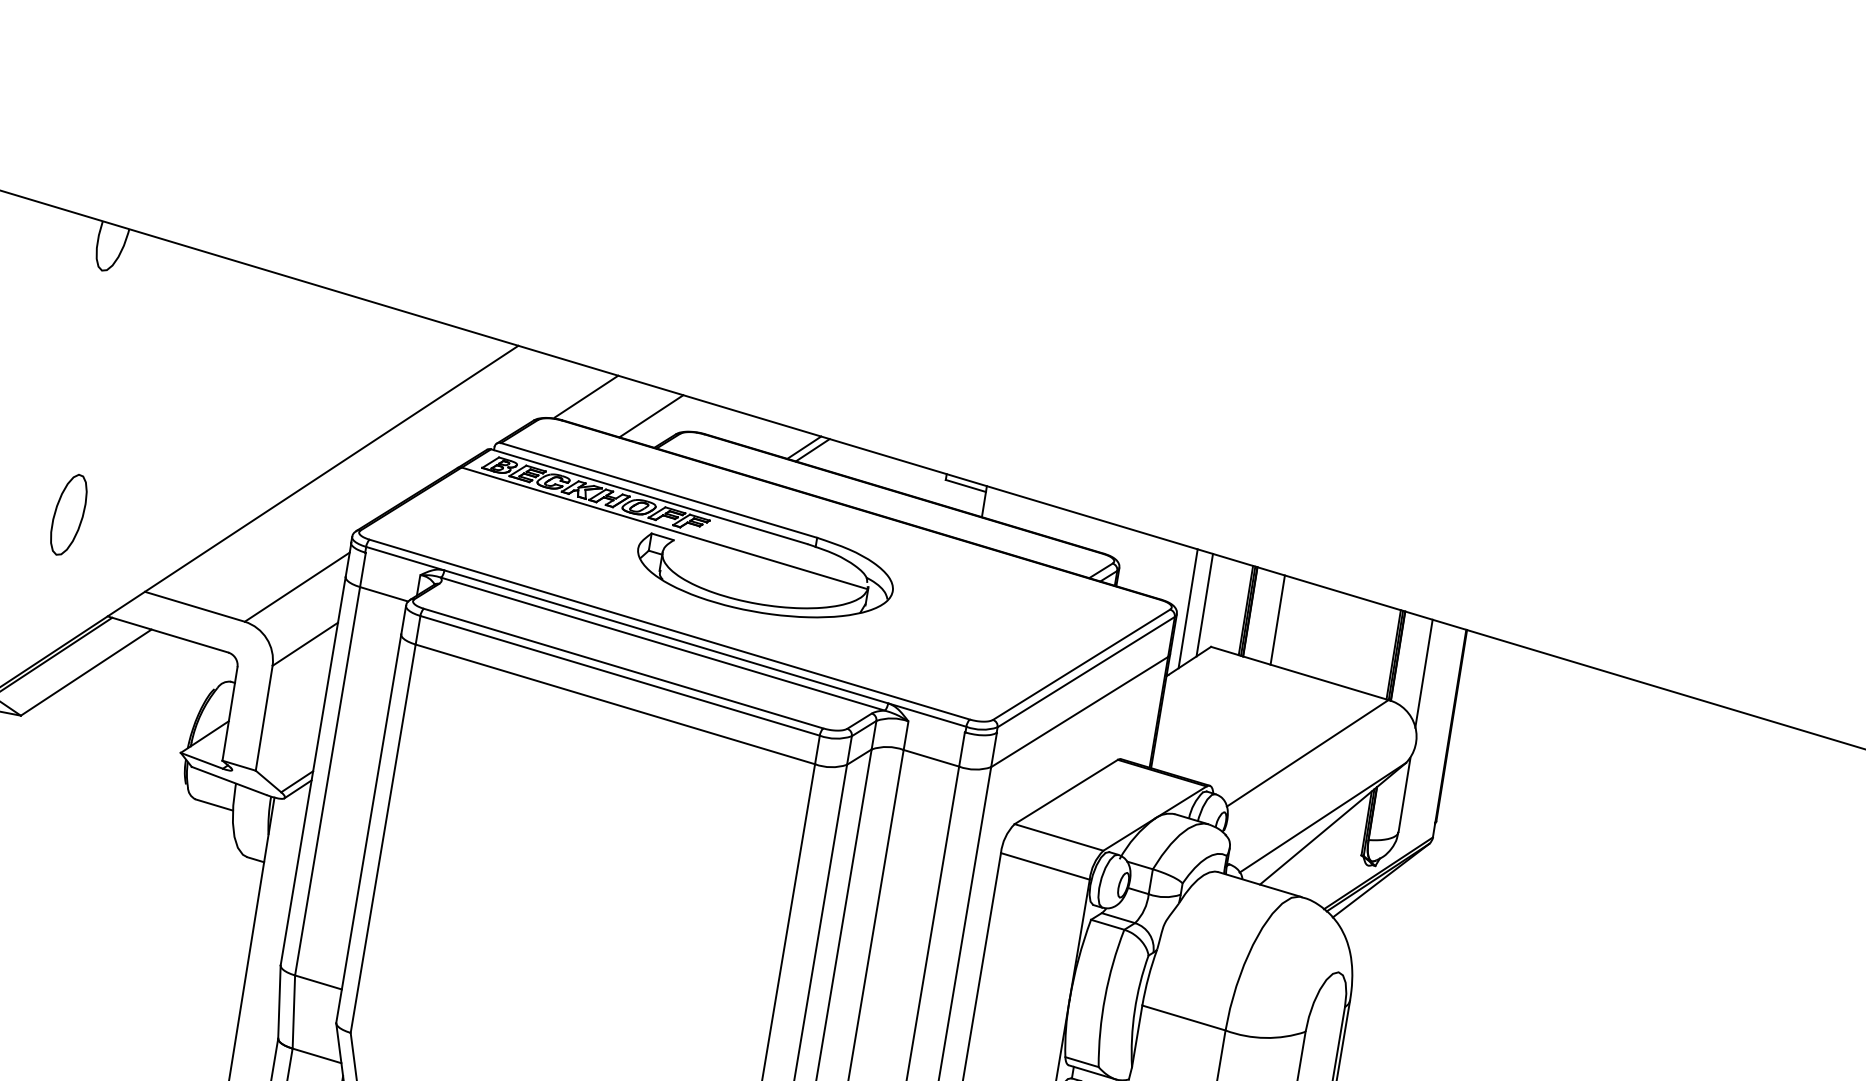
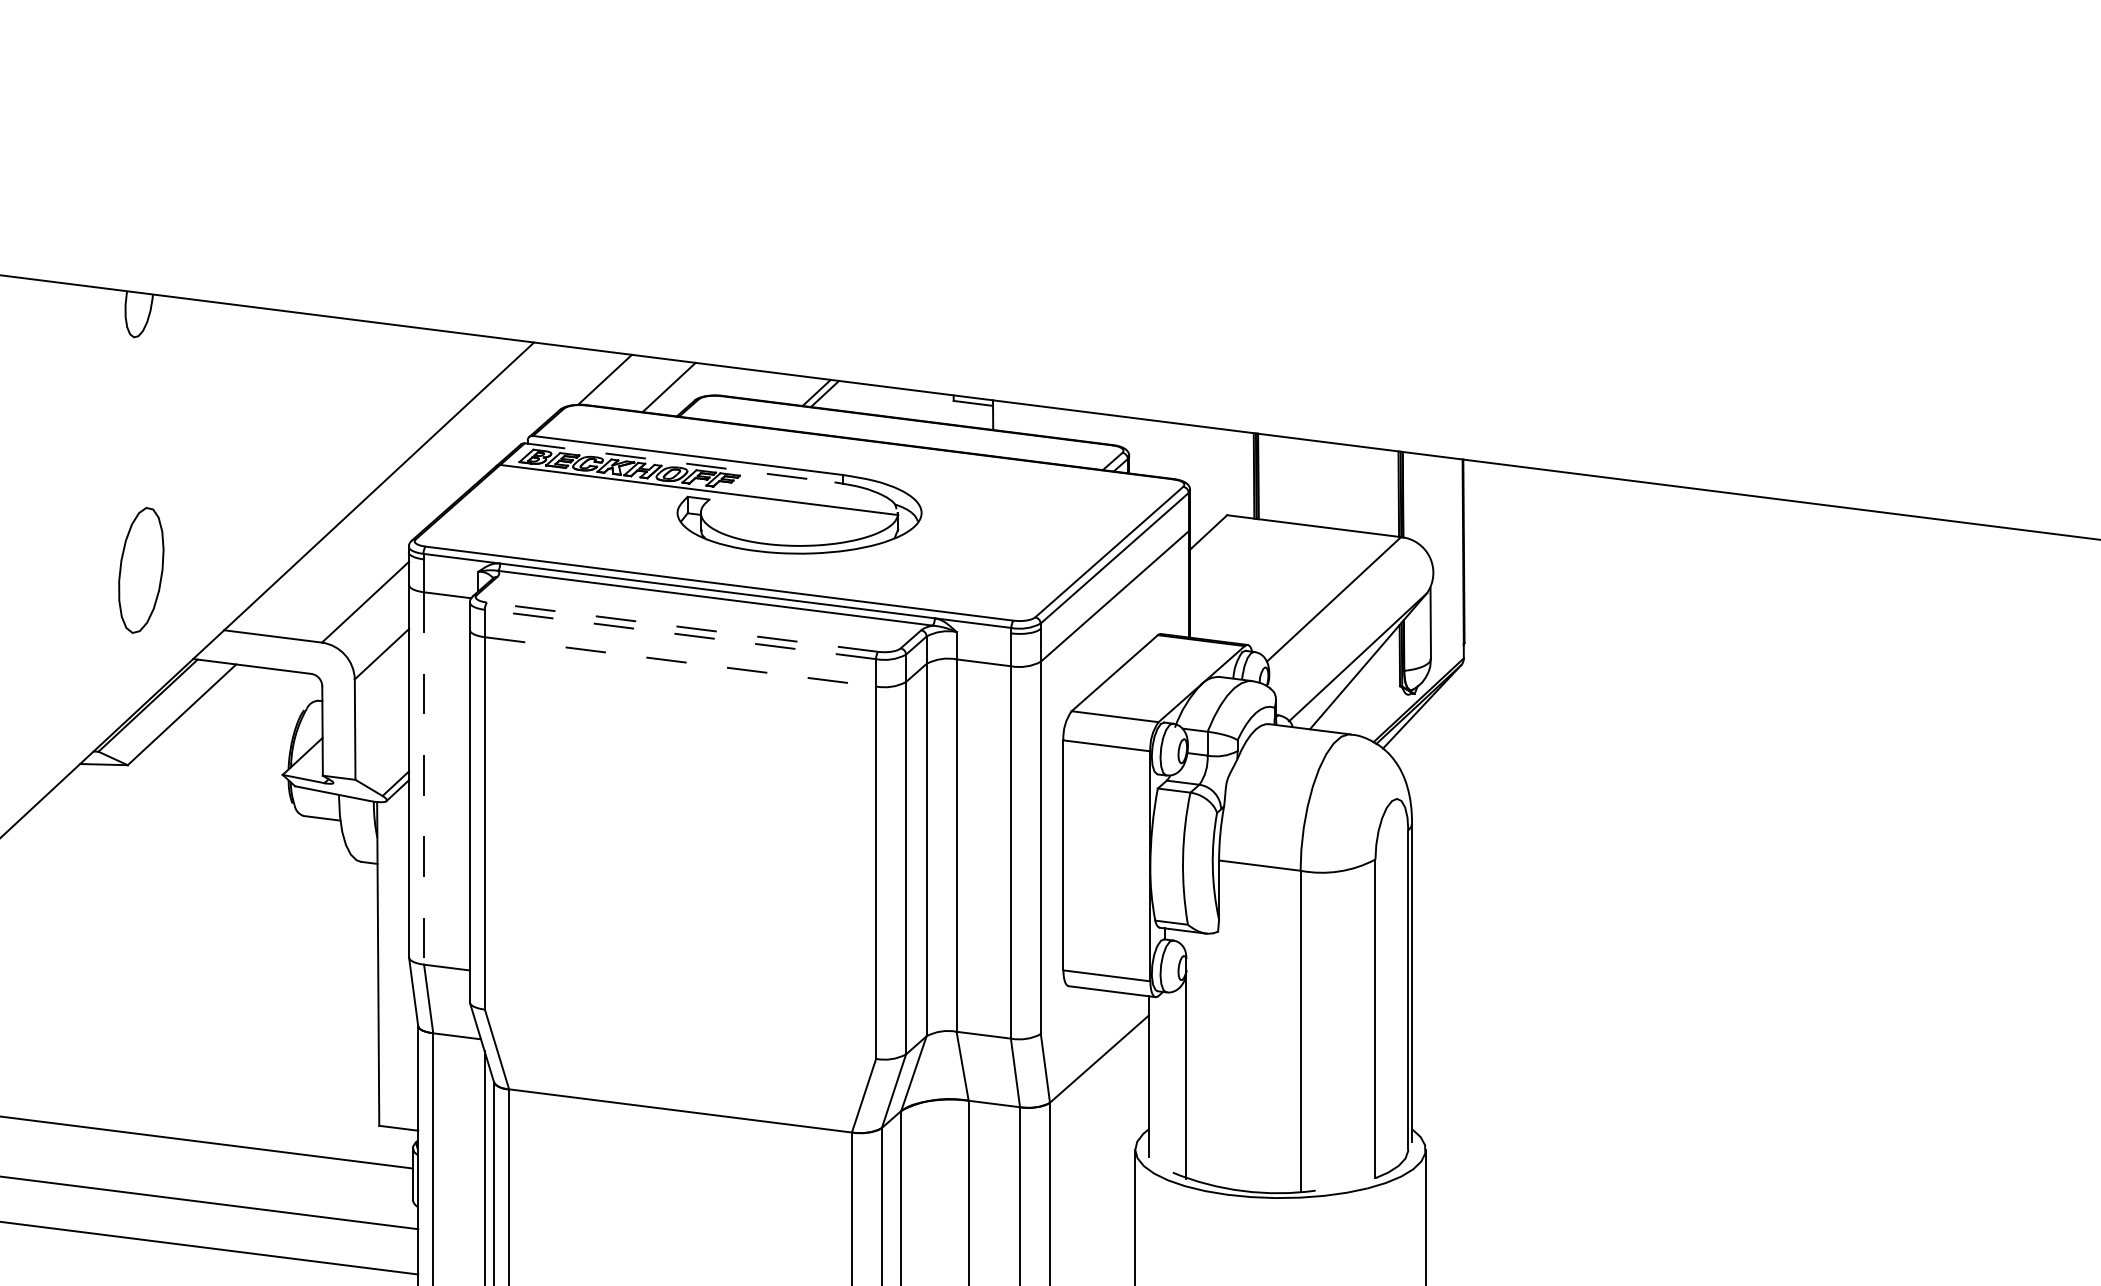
line: (650, 496) -> (680, 462), solid -> dashed
part: (68, 514) -> (140, 570), size x1.6
line: (1204, 605) -> (1214, 477), removed
line: (1187, 608) -> (1199, 483), removed
line: (1277, 619) -> (1284, 479), removed
line: (623, 668) -> (682, 627), solid -> dashed
line: (1423, 673) -> (1429, 506), removed
line: (620, 675) -> (680, 634), solid -> dashed
line: (616, 704) -> (681, 661), solid -> dashed
line: (327, 782) -> (424, 779), solid -> dashed

